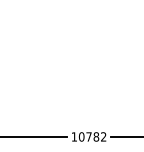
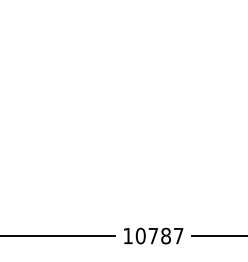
text: (103, 136) -> (178, 235), 10782 -> 10787

